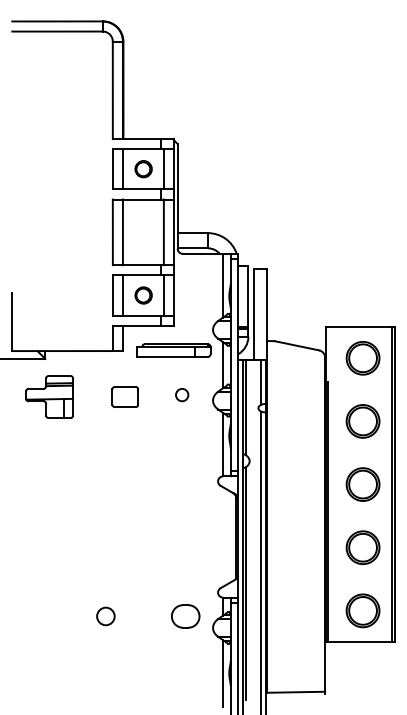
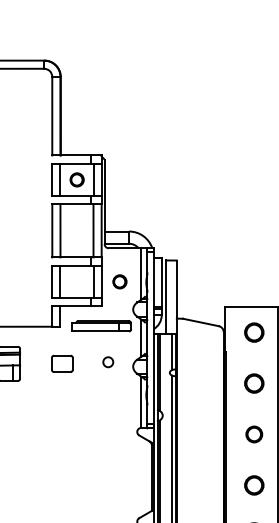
circle: (143, 295) -> (119, 281), moved
part: (362, 358) -> (253, 332), size x0.7
part: (362, 421) -> (253, 383), size x0.7
part: (362, 484) -> (253, 434), size x0.6
part: (362, 547) -> (253, 485), size x0.7

